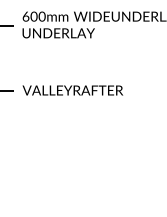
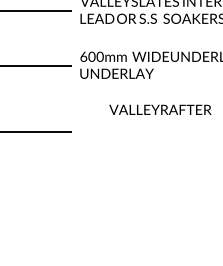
text: (72, 90) -> (160, 109), moved

